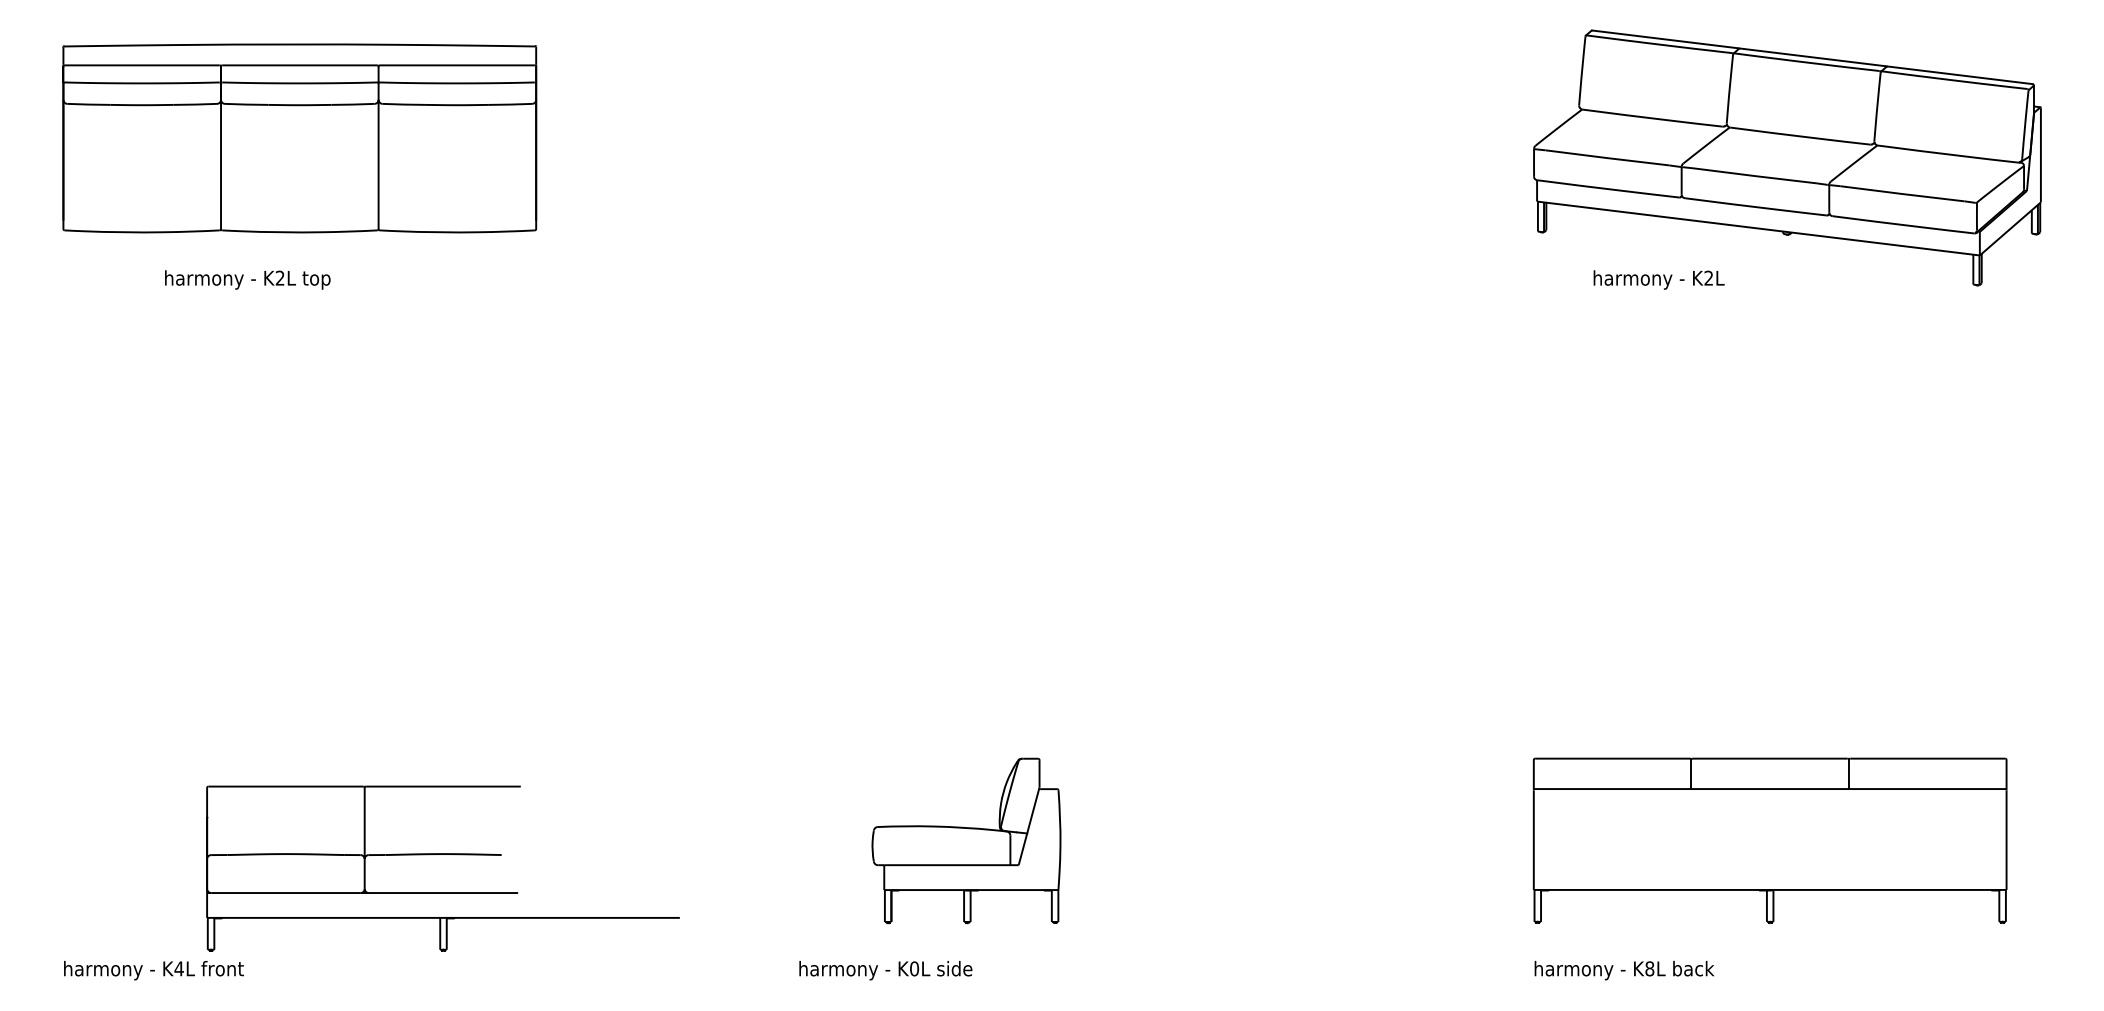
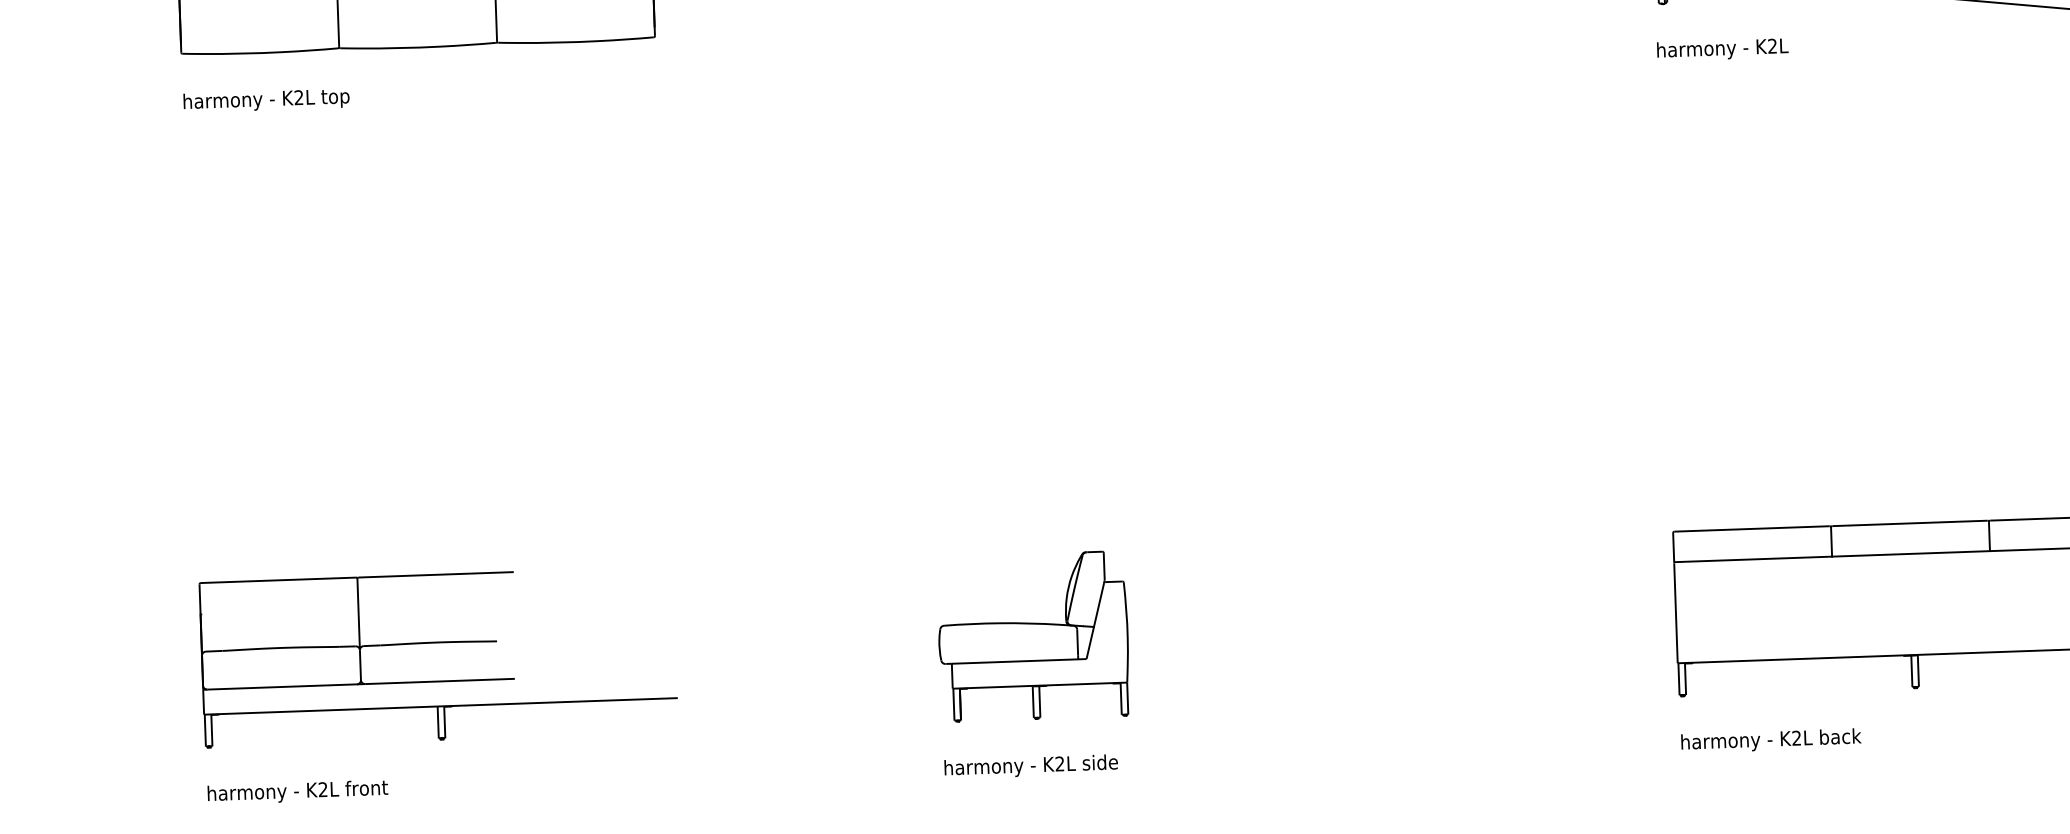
text: (247, 279) -> (266, 100), moved
text: (1658, 279) -> (1722, 49), moved
part: (966, 840) -> (1033, 636), moved
part: (442, 854) -> (437, 642), moved
text: (178, 968) -> (322, 789), K4L -> K2L
text: (914, 968) -> (1059, 763), K0L -> K2L
text: (1649, 968) -> (1796, 737), K8L -> K2L

